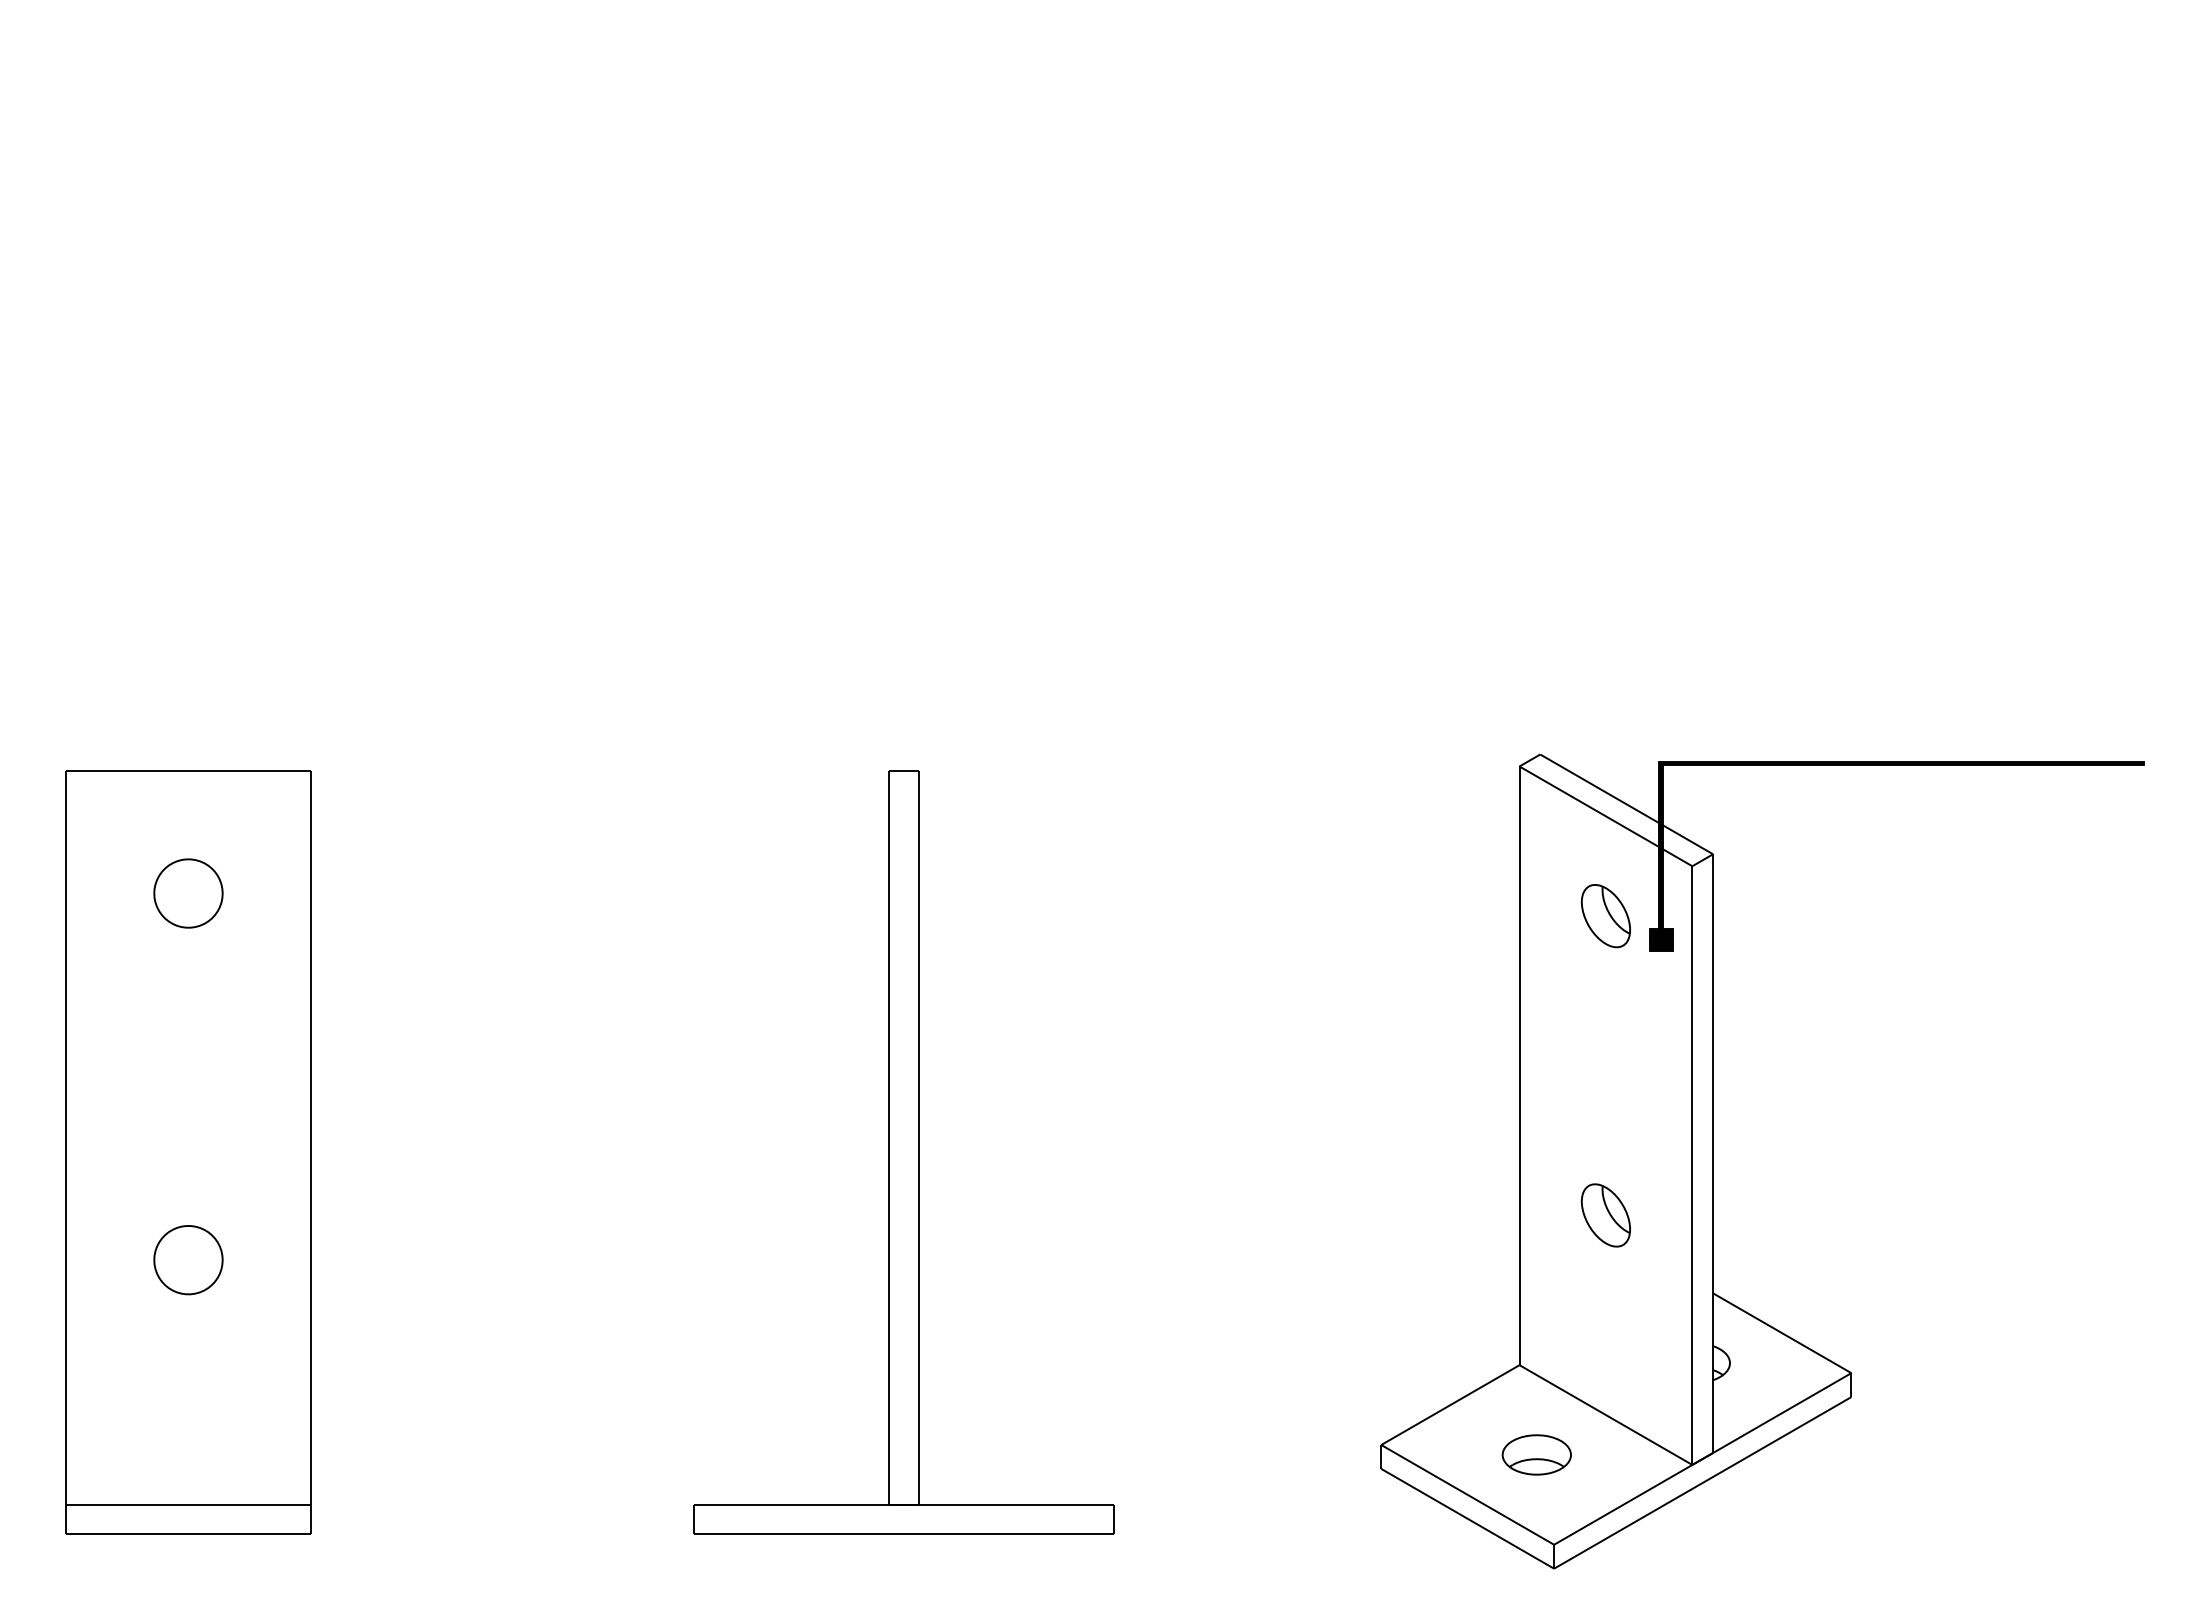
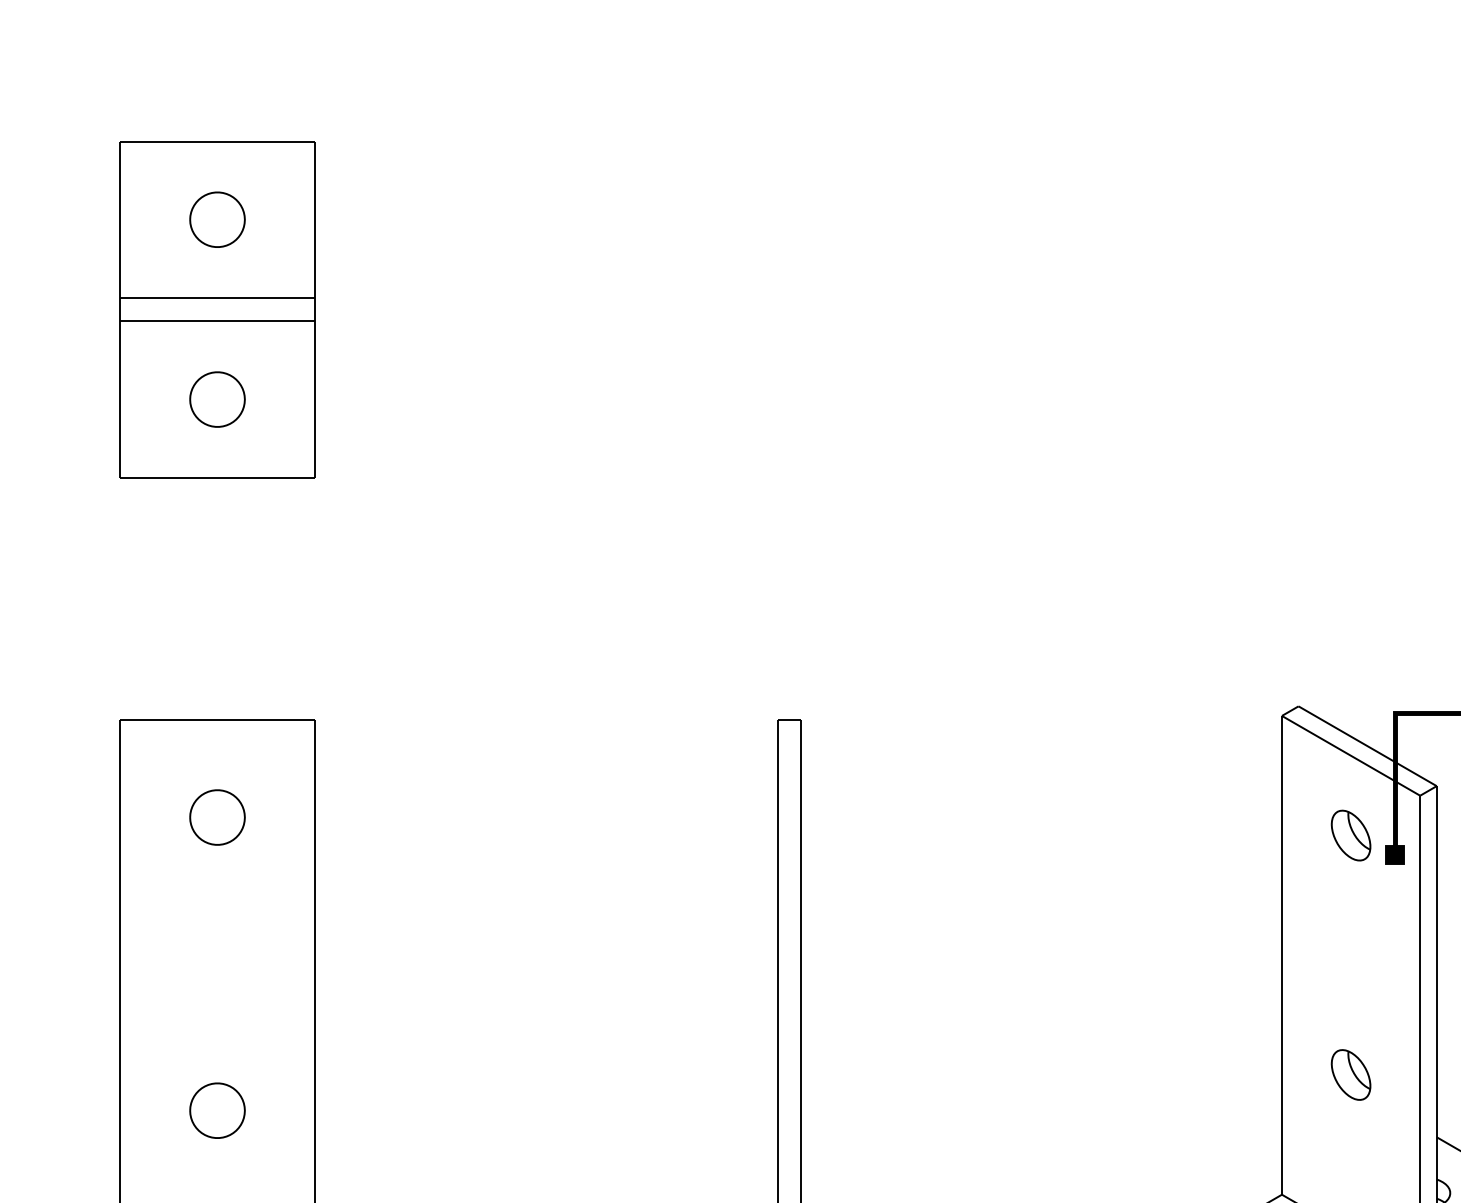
part: (188, 258) -> (217, 309), added

